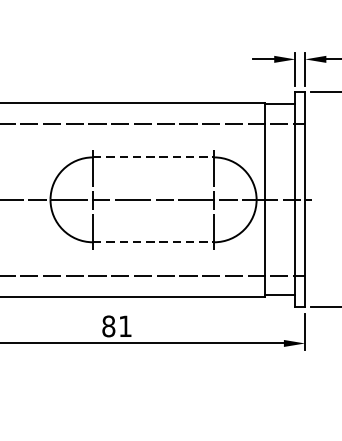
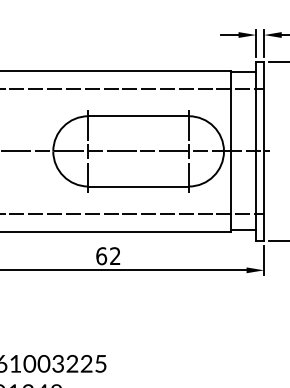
line: (154, 157) -> (139, 116), dashed -> solid
line: (154, 242) -> (139, 186), dashed -> solid
text: (117, 326) -> (108, 256), 81 -> 62

